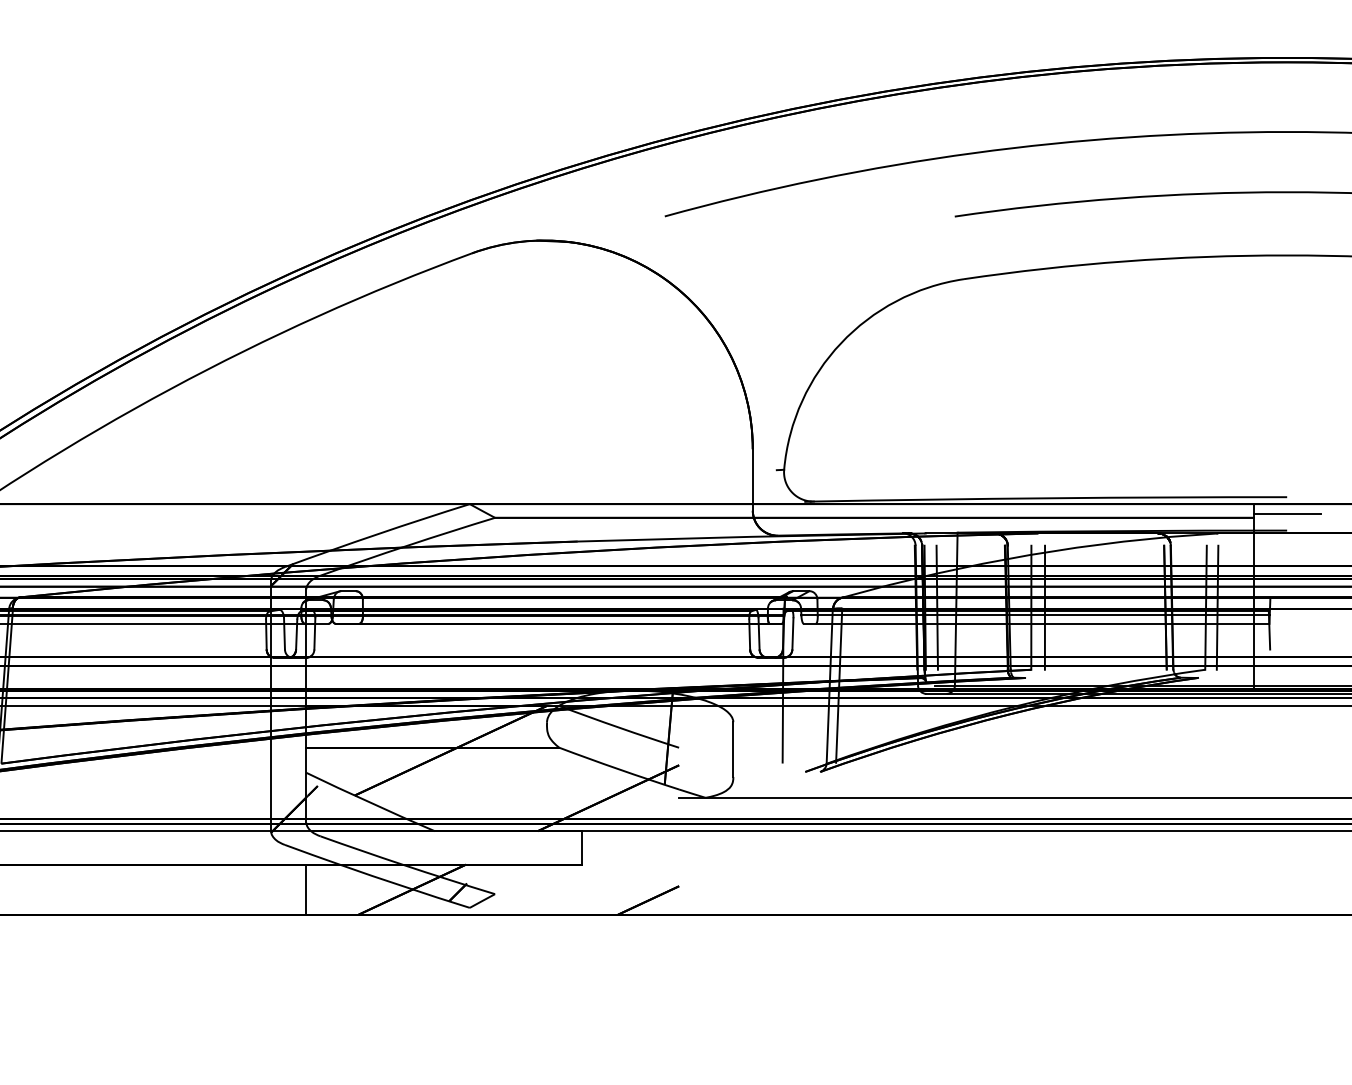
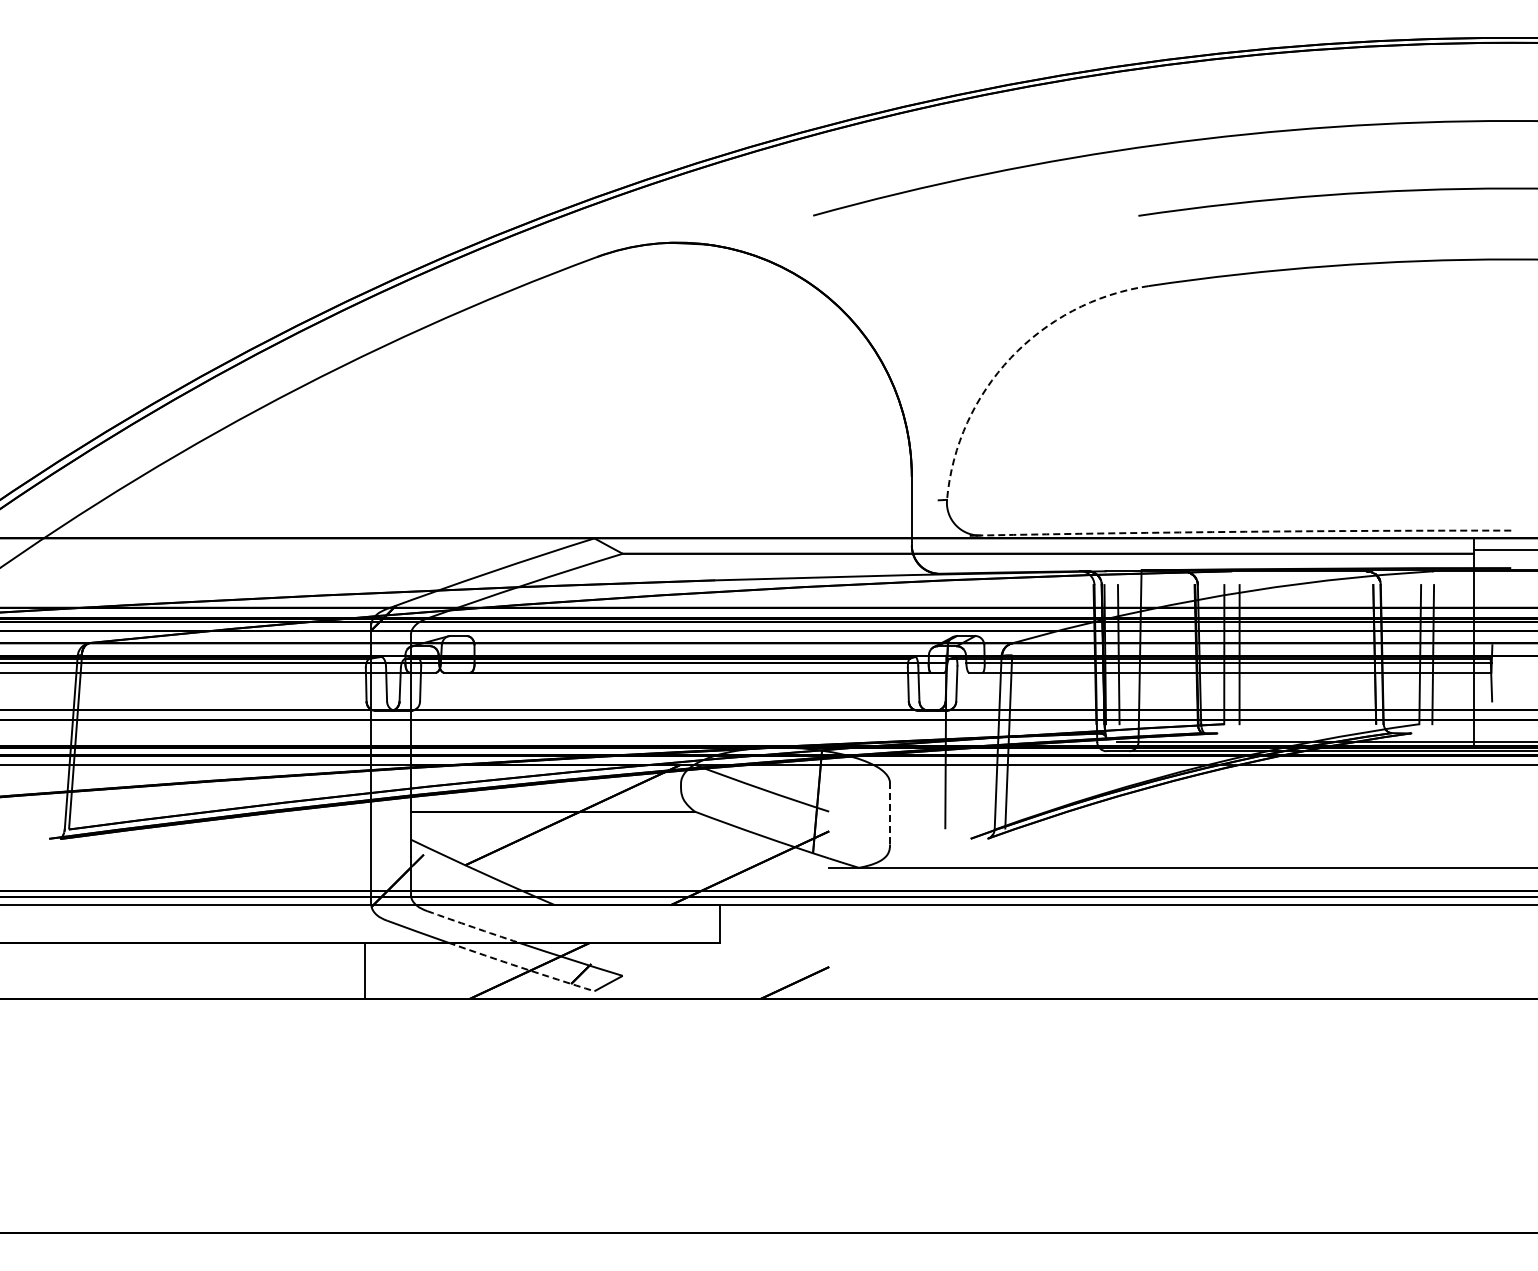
arc: (840, 342) -> (1010, 357), solid -> dashed
arc: (1050, 497) -> (1245, 531), solid -> dashed
line: (733, 749) -> (890, 813), solid -> dashed
arc: (361, 851) -> (472, 927), solid -> dashed
arc: (404, 886) -> (521, 967), solid -> dashed
line: (306, 889) -> (365, 970), moved

